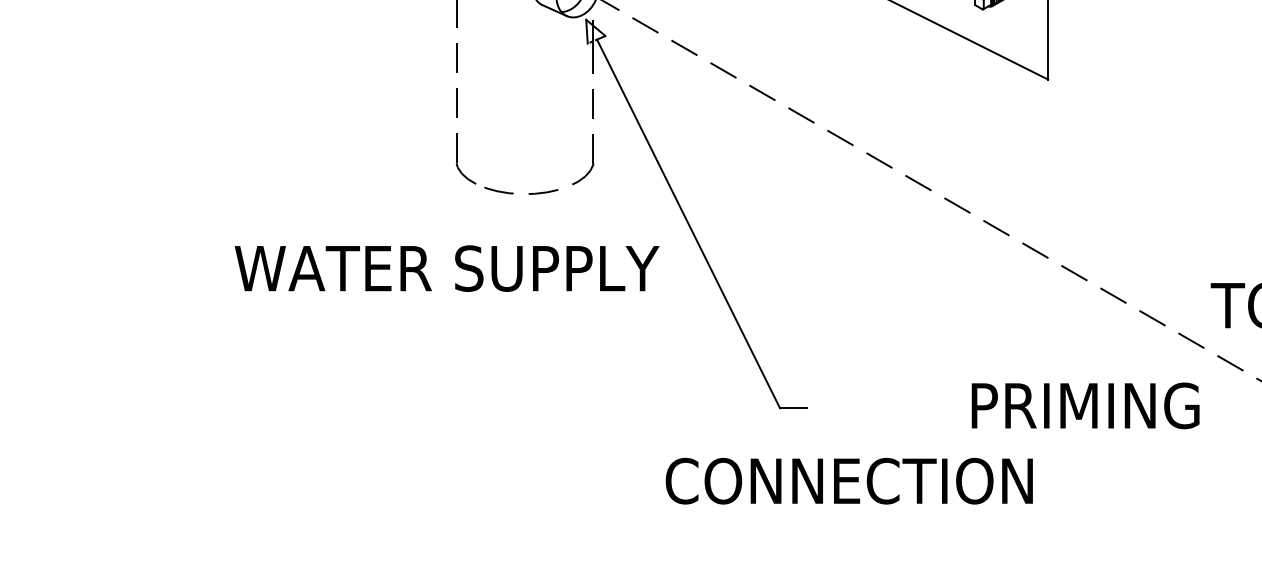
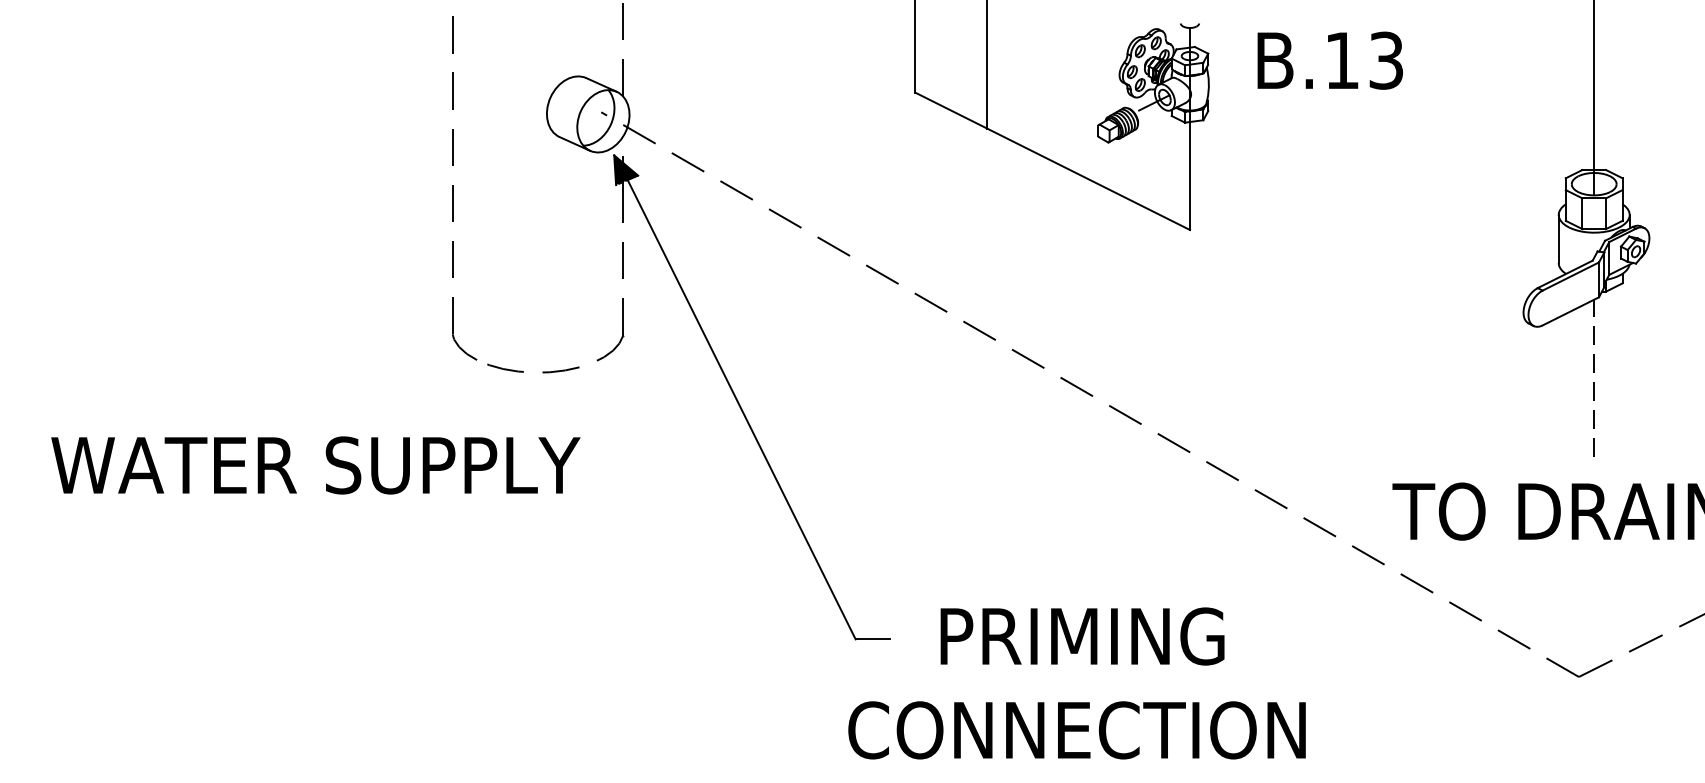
fill: (596, 31) -> (626, 170), added
text: (446, 268) -> (315, 465), moved
text: (1085, 405) -> (1082, 636), moved
text: (848, 481) -> (1076, 730), moved

